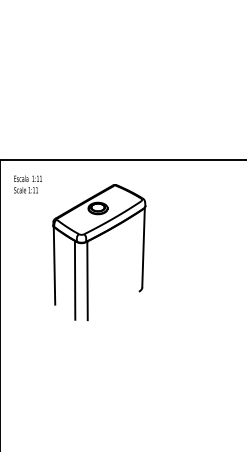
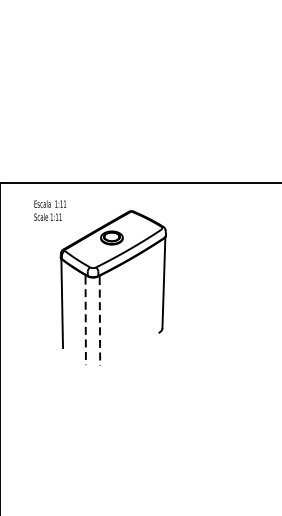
text: (27, 184) -> (49, 210), moved
line: (75, 281) -> (86, 321), solid -> dashed
line: (87, 281) -> (99, 321), solid -> dashed

